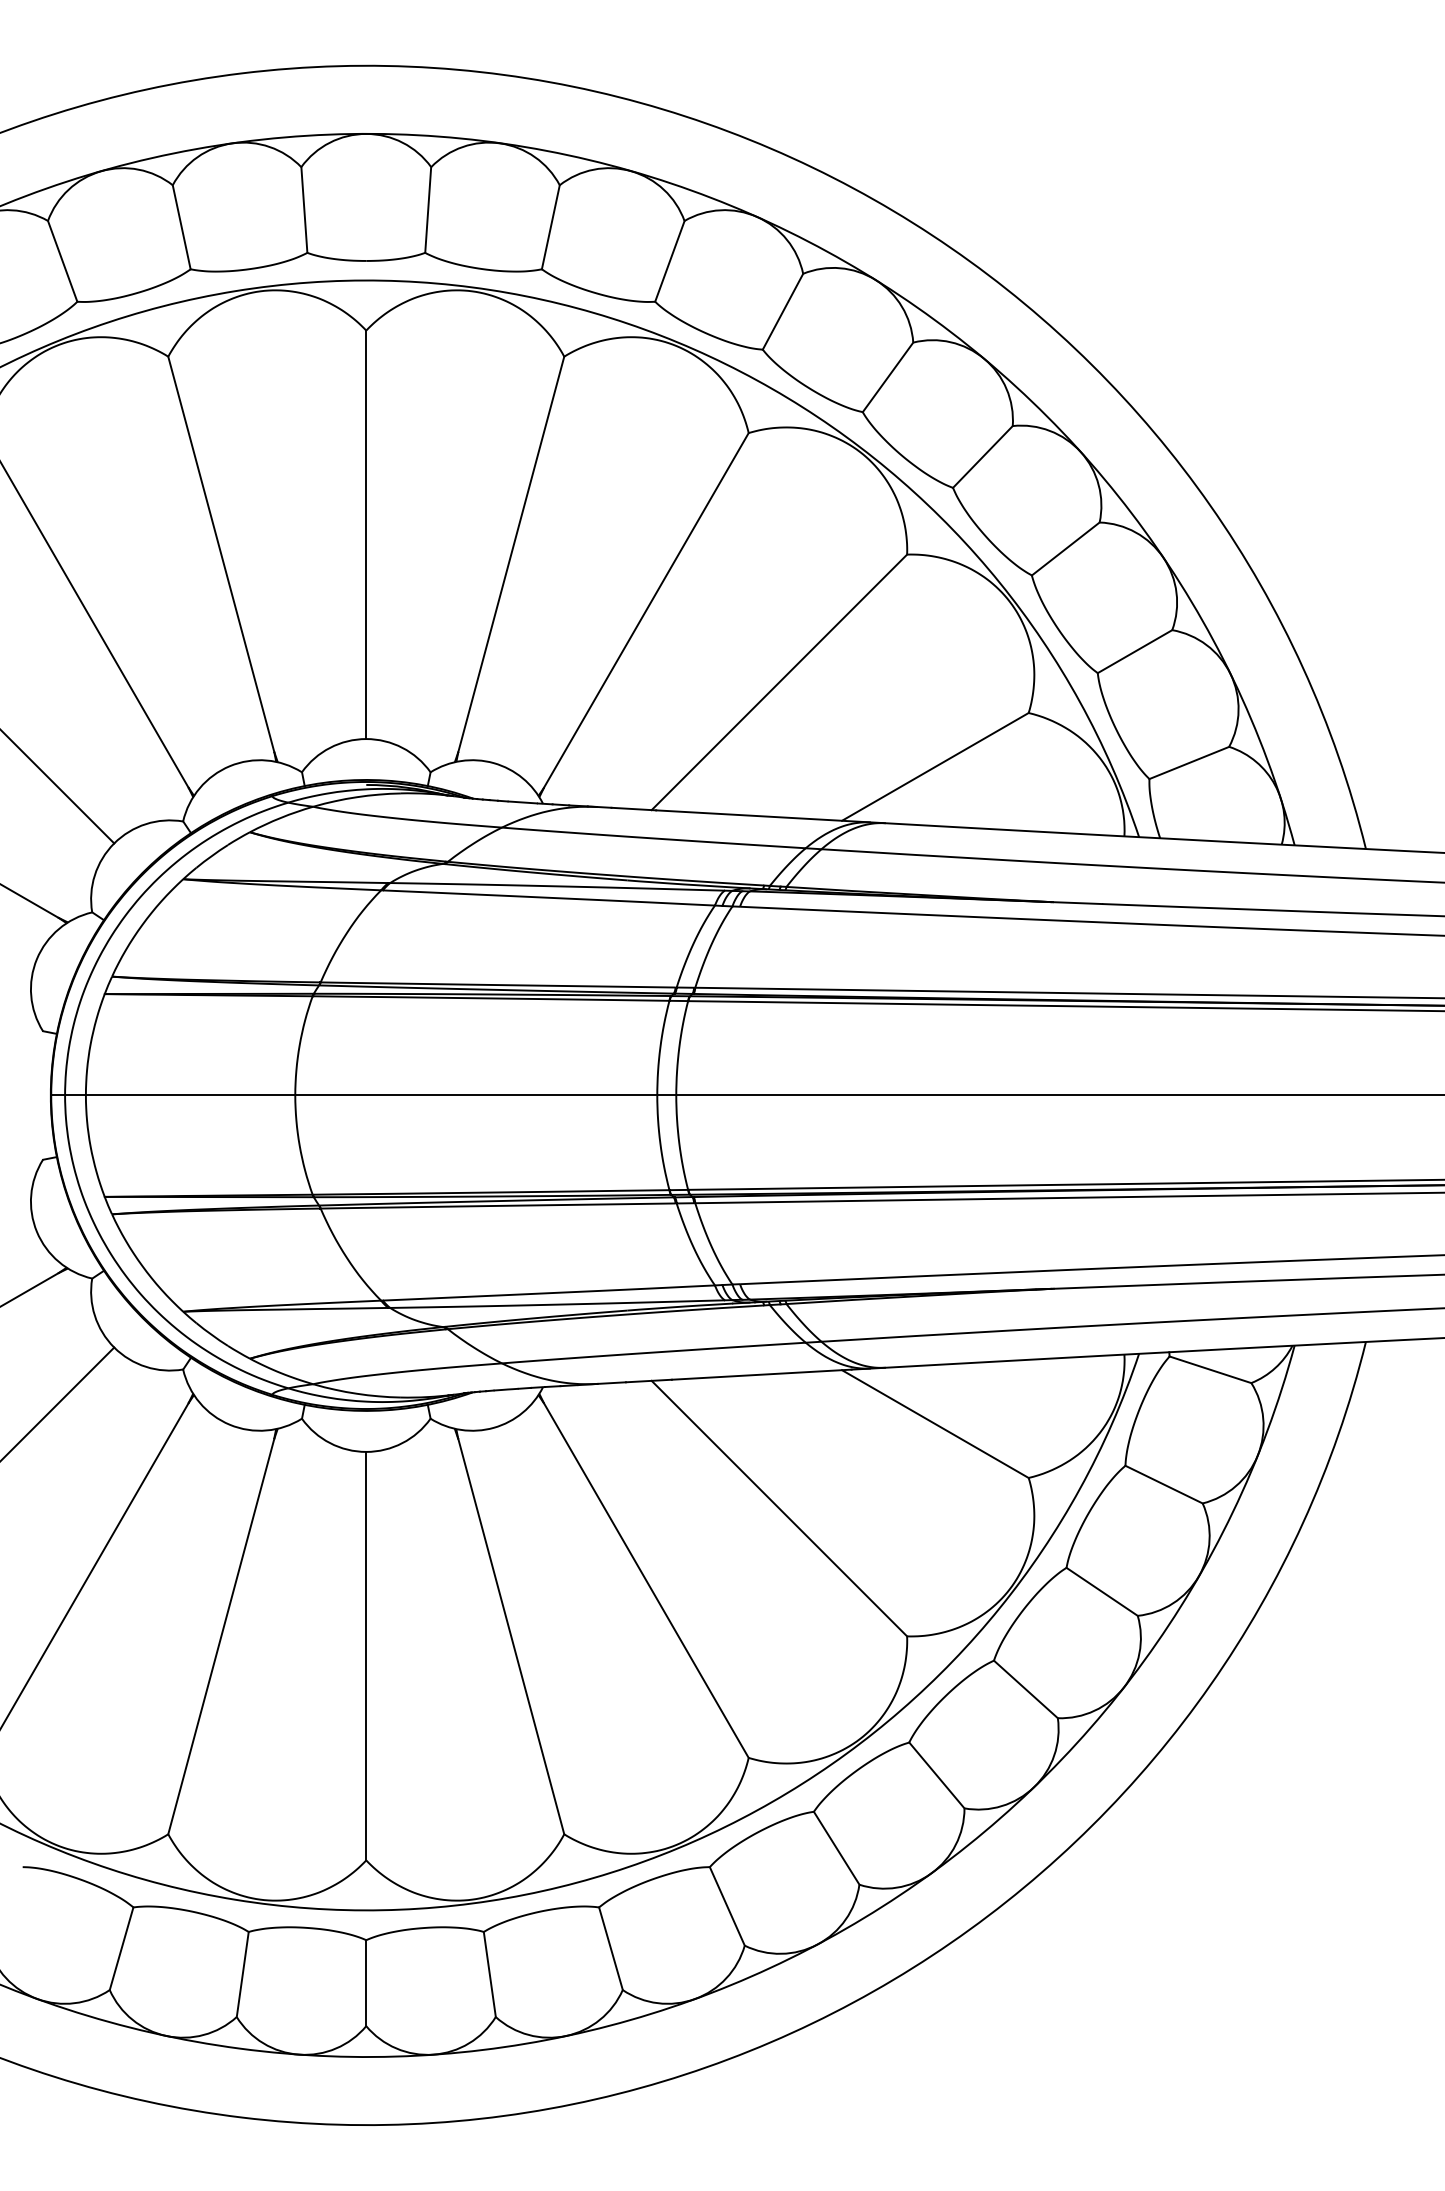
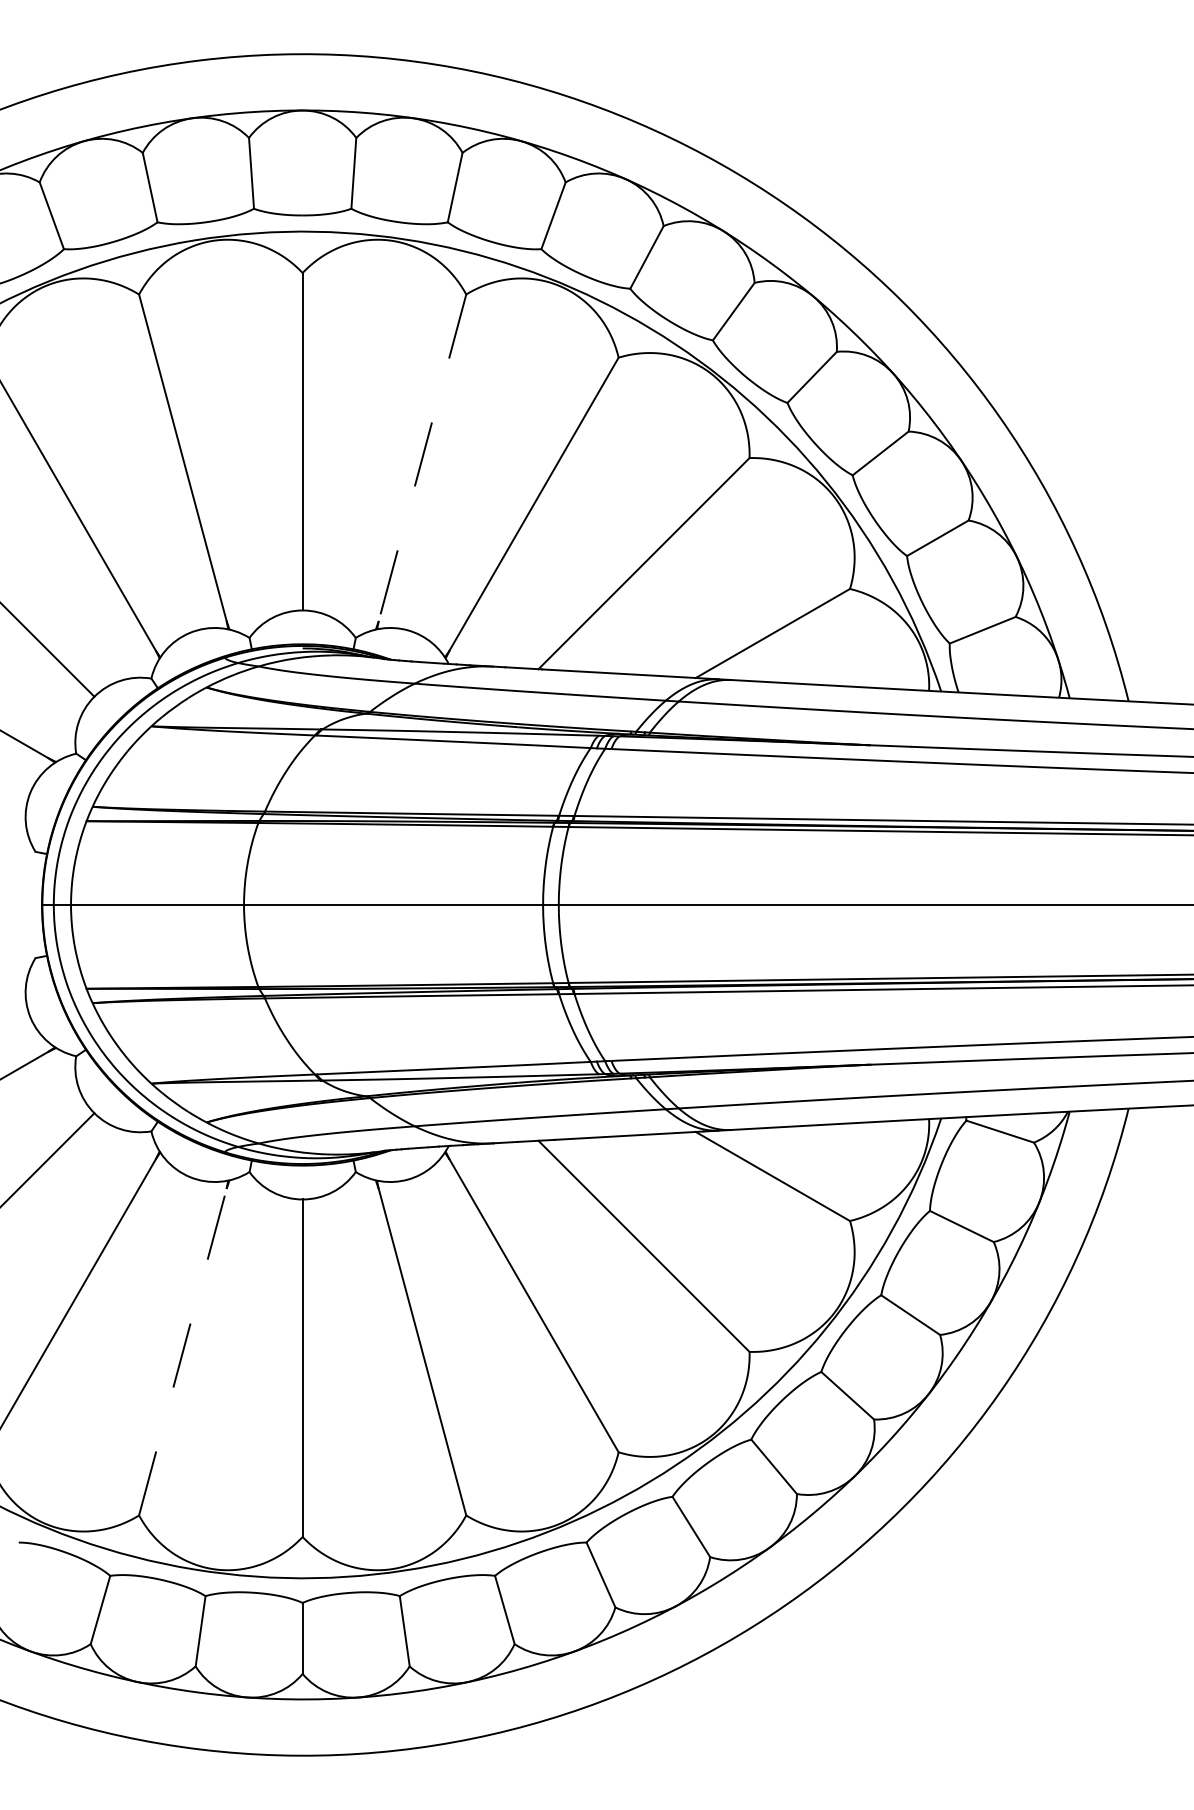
line: (511, 553) -> (422, 457), solid -> dashed
line: (220, 1637) -> (182, 1352), solid -> dashed

